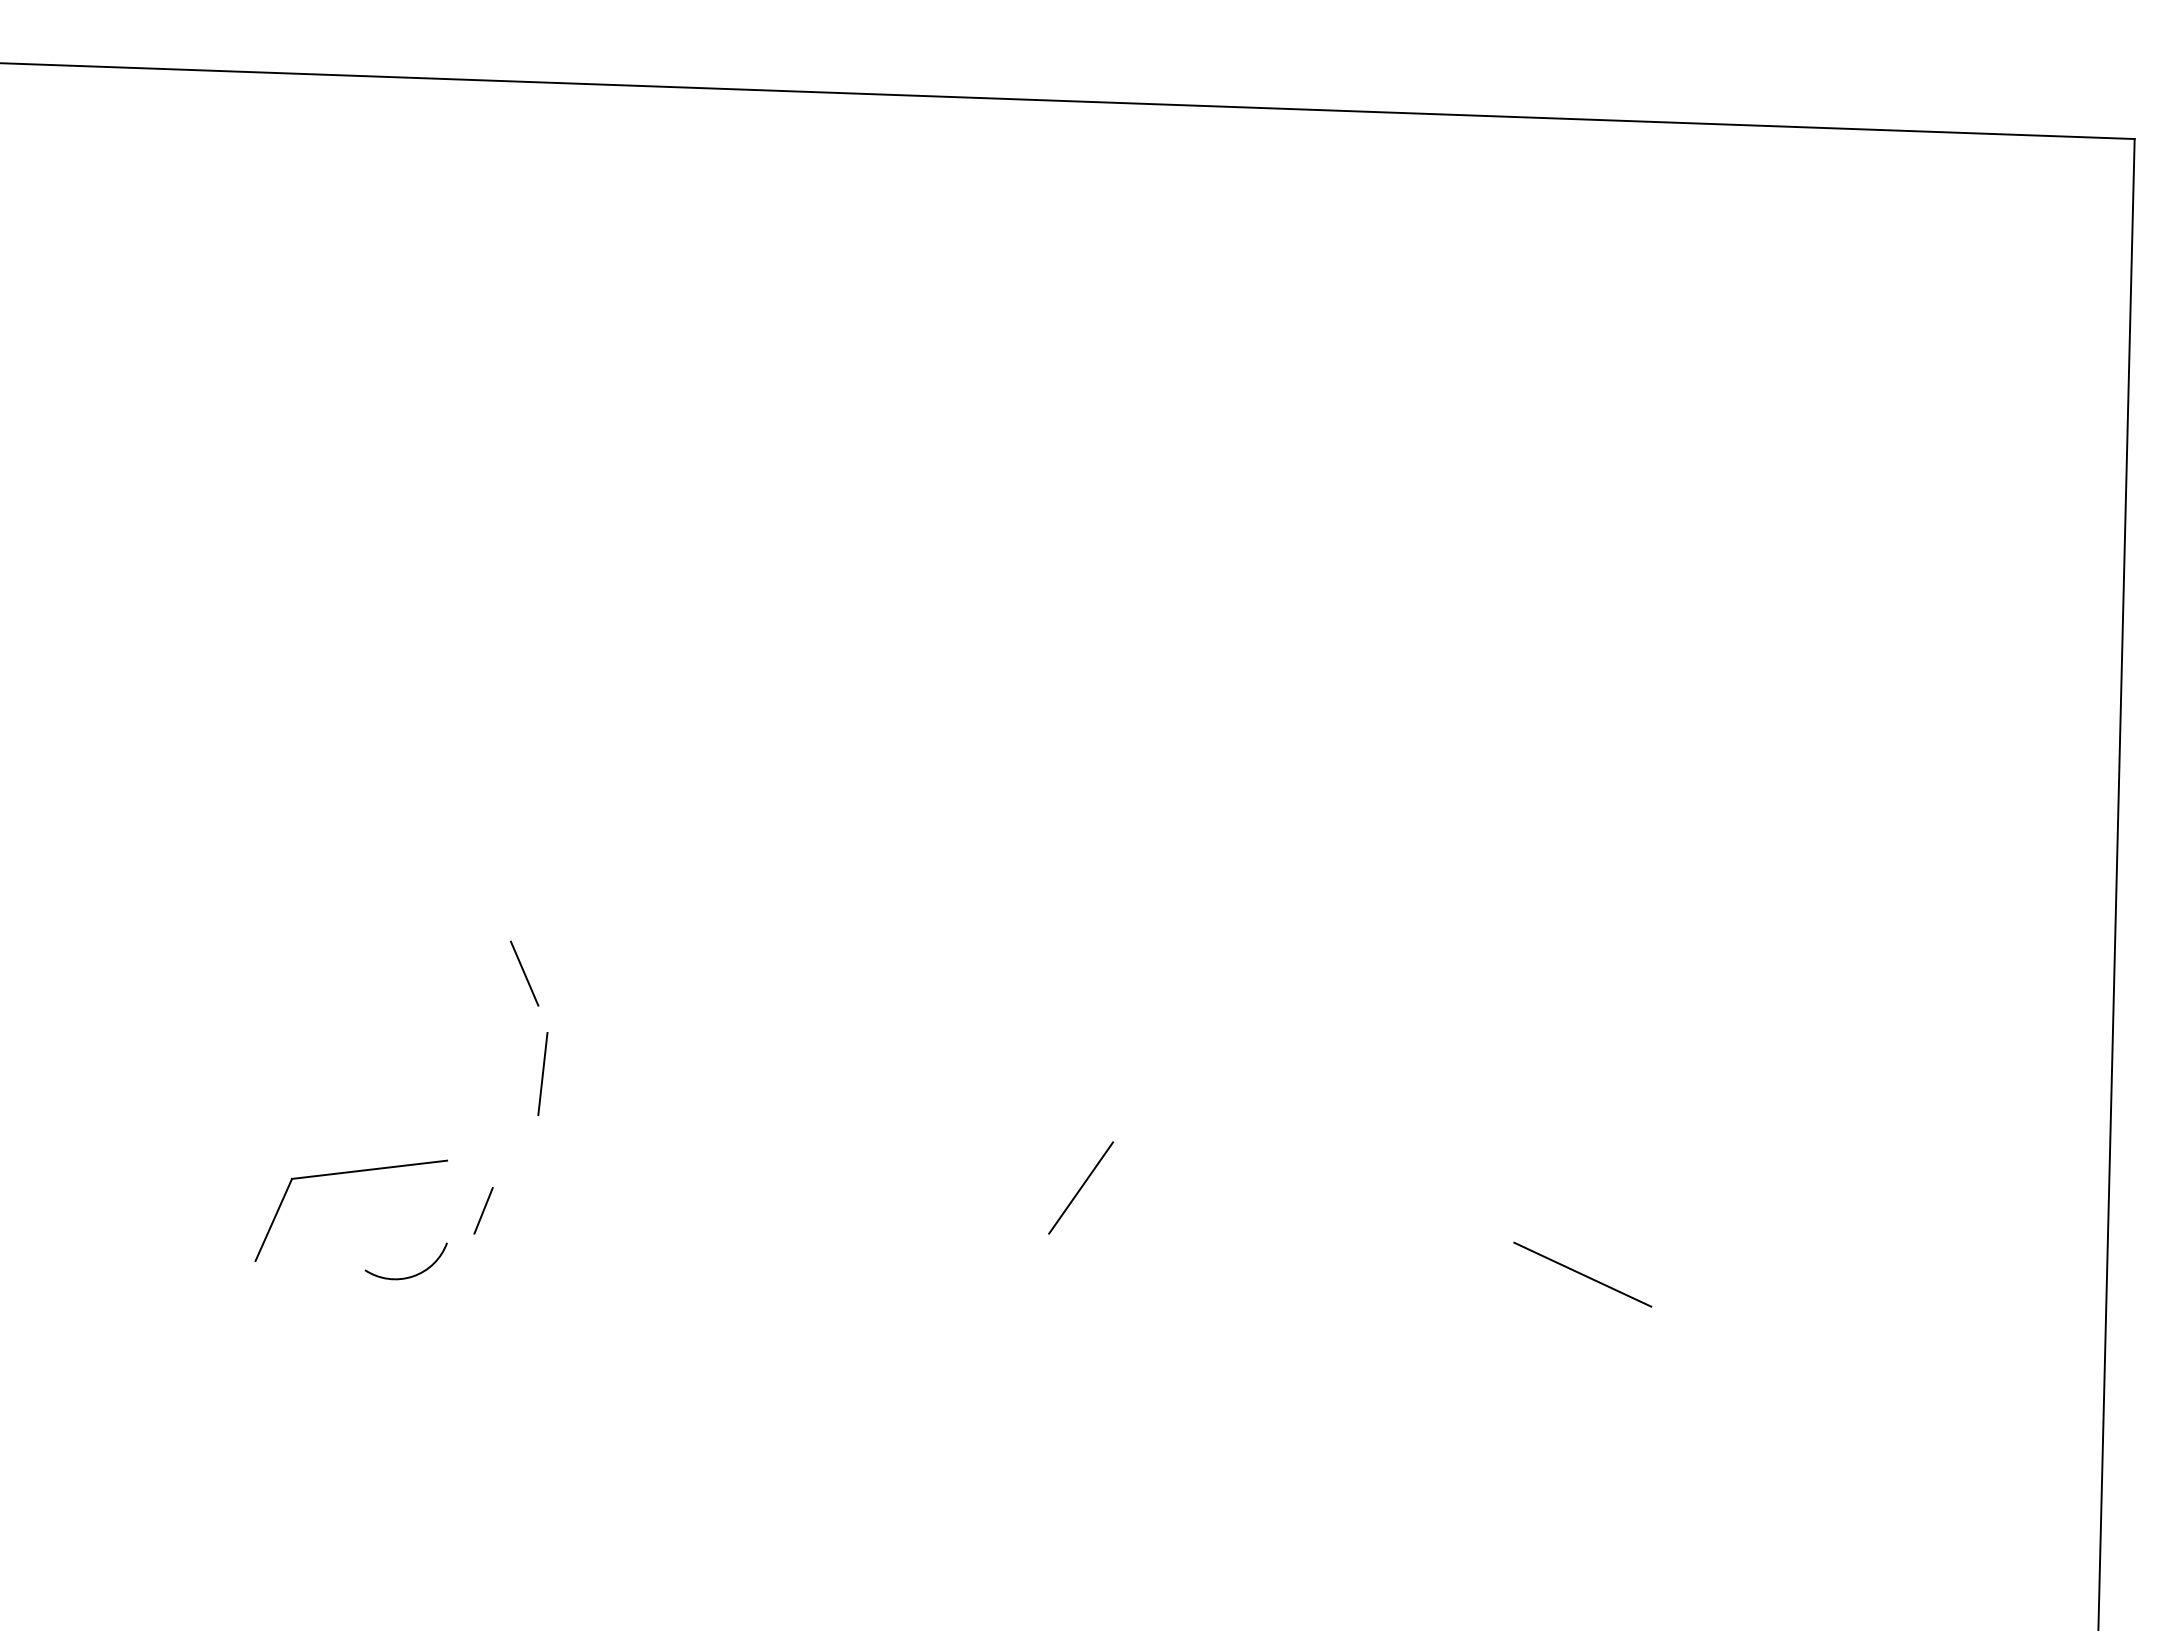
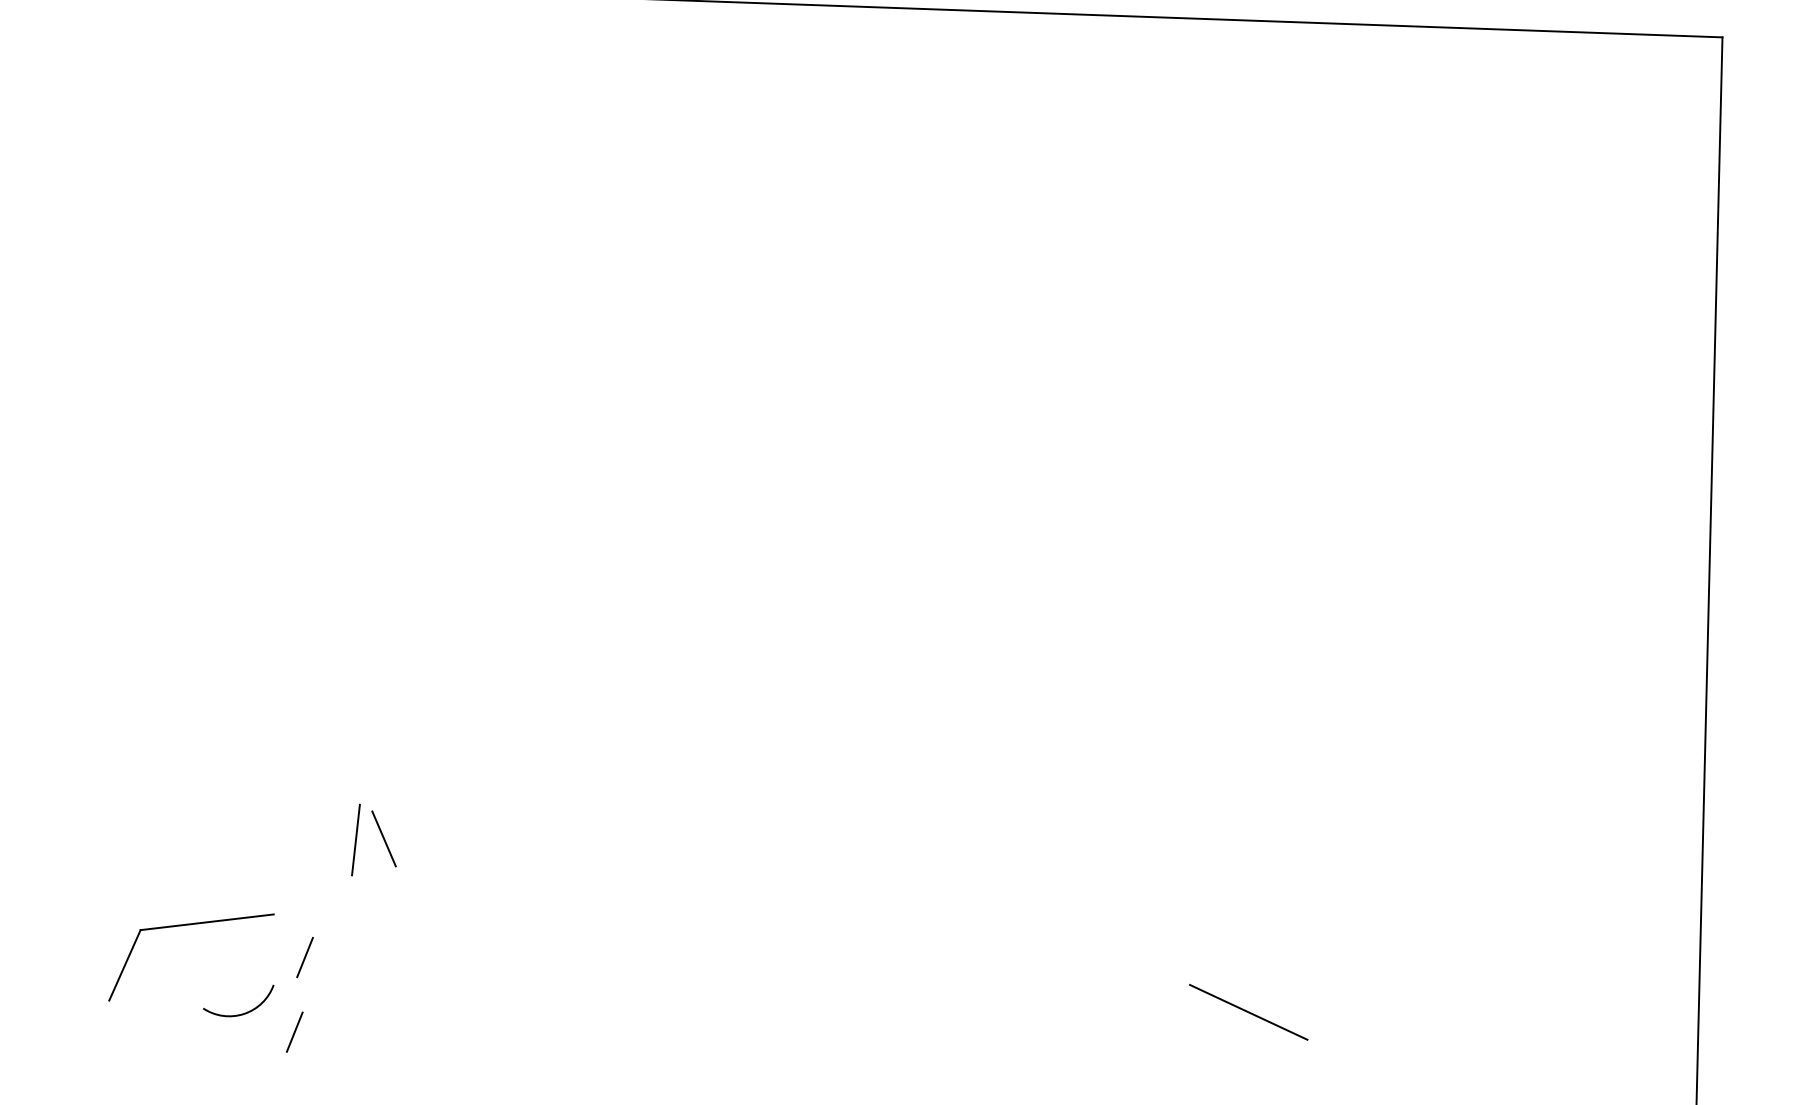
line: (524, 973) -> (383, 838), moved
line: (1081, 1187) -> (818, 937), removed
line: (471, 1297) -> (294, 1031), added

